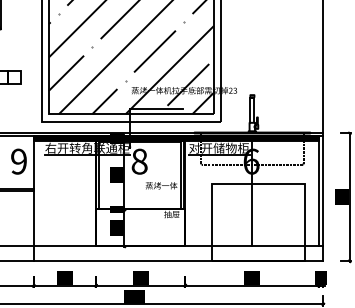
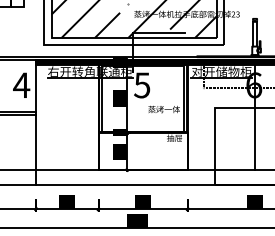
text: (18, 161) -> (21, 85), 9 -> 4
text: (139, 161) -> (142, 85), 8 -> 5

